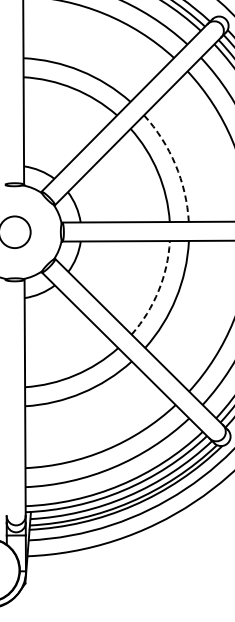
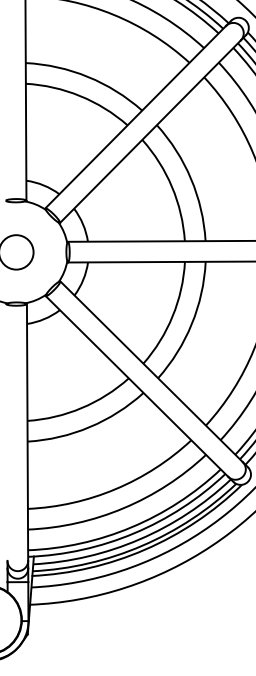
arc: (175, 165) -> (191, 179), dashed -> solid
arc: (158, 291) -> (172, 316), dashed -> solid

